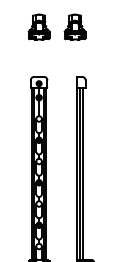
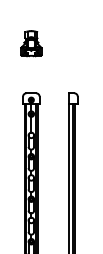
part: (74, 26) -> (66, 42), removed

